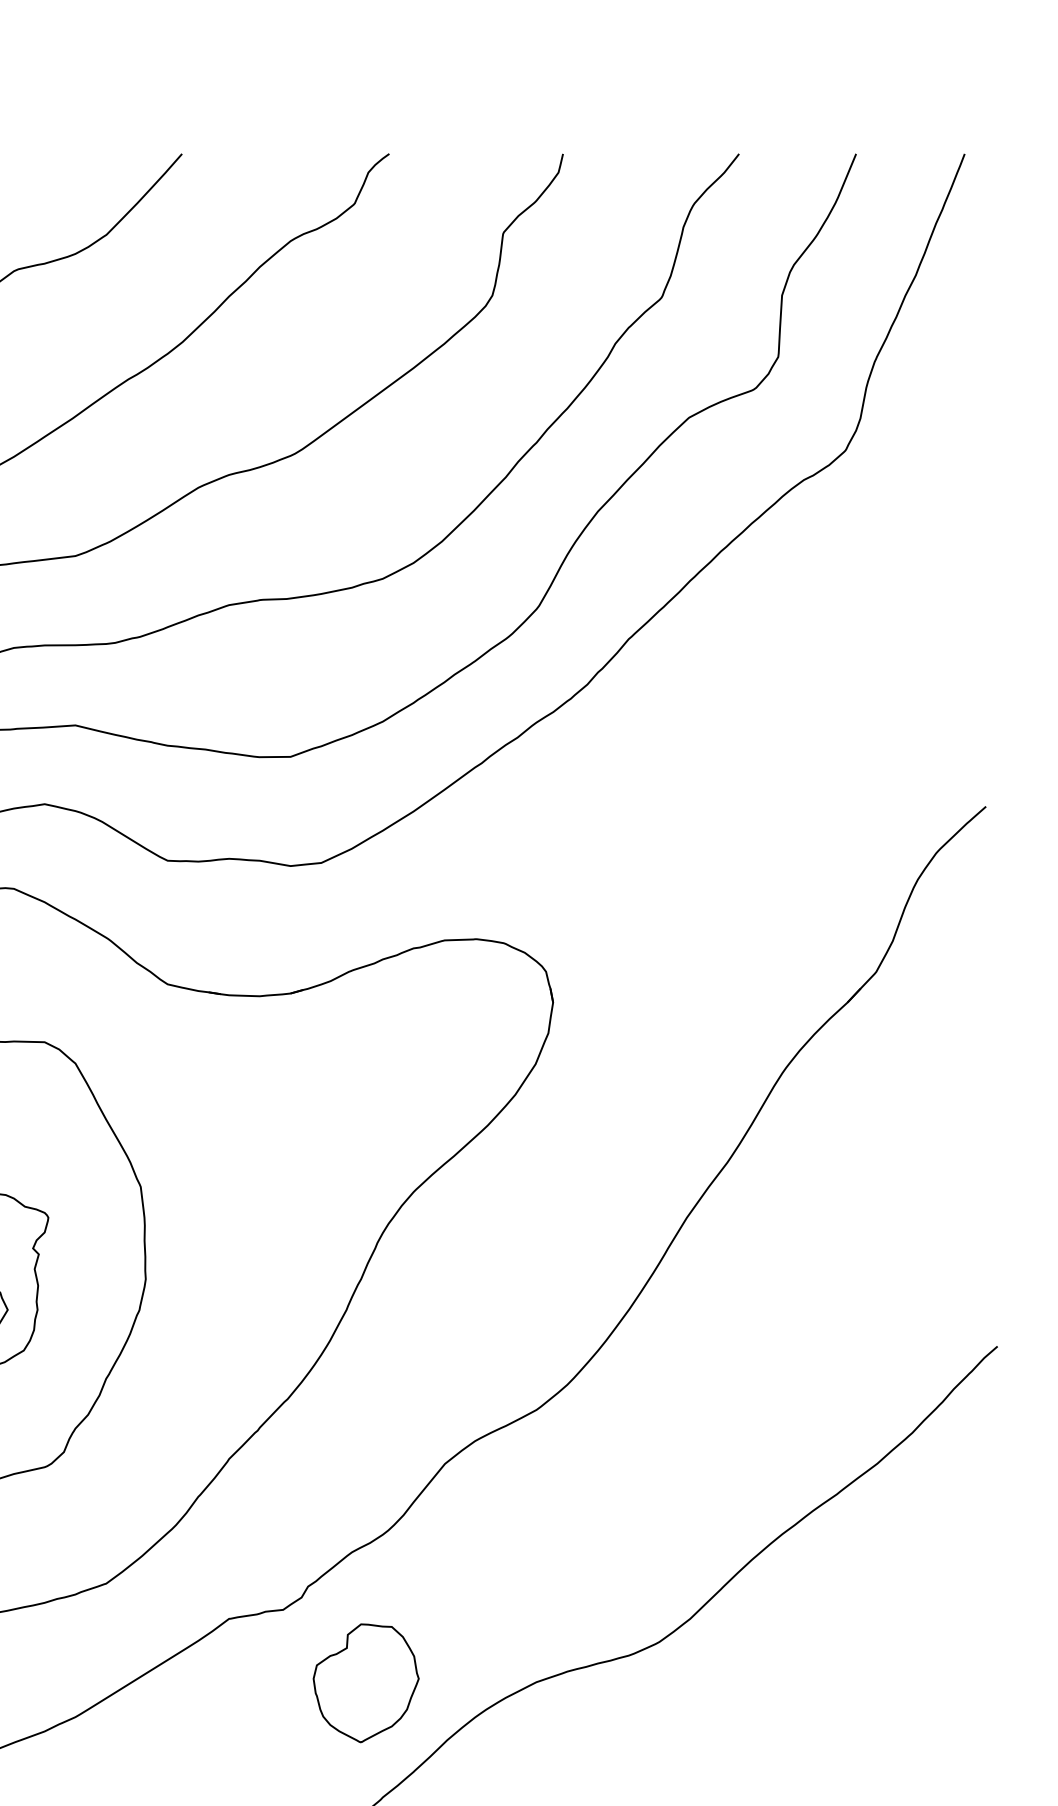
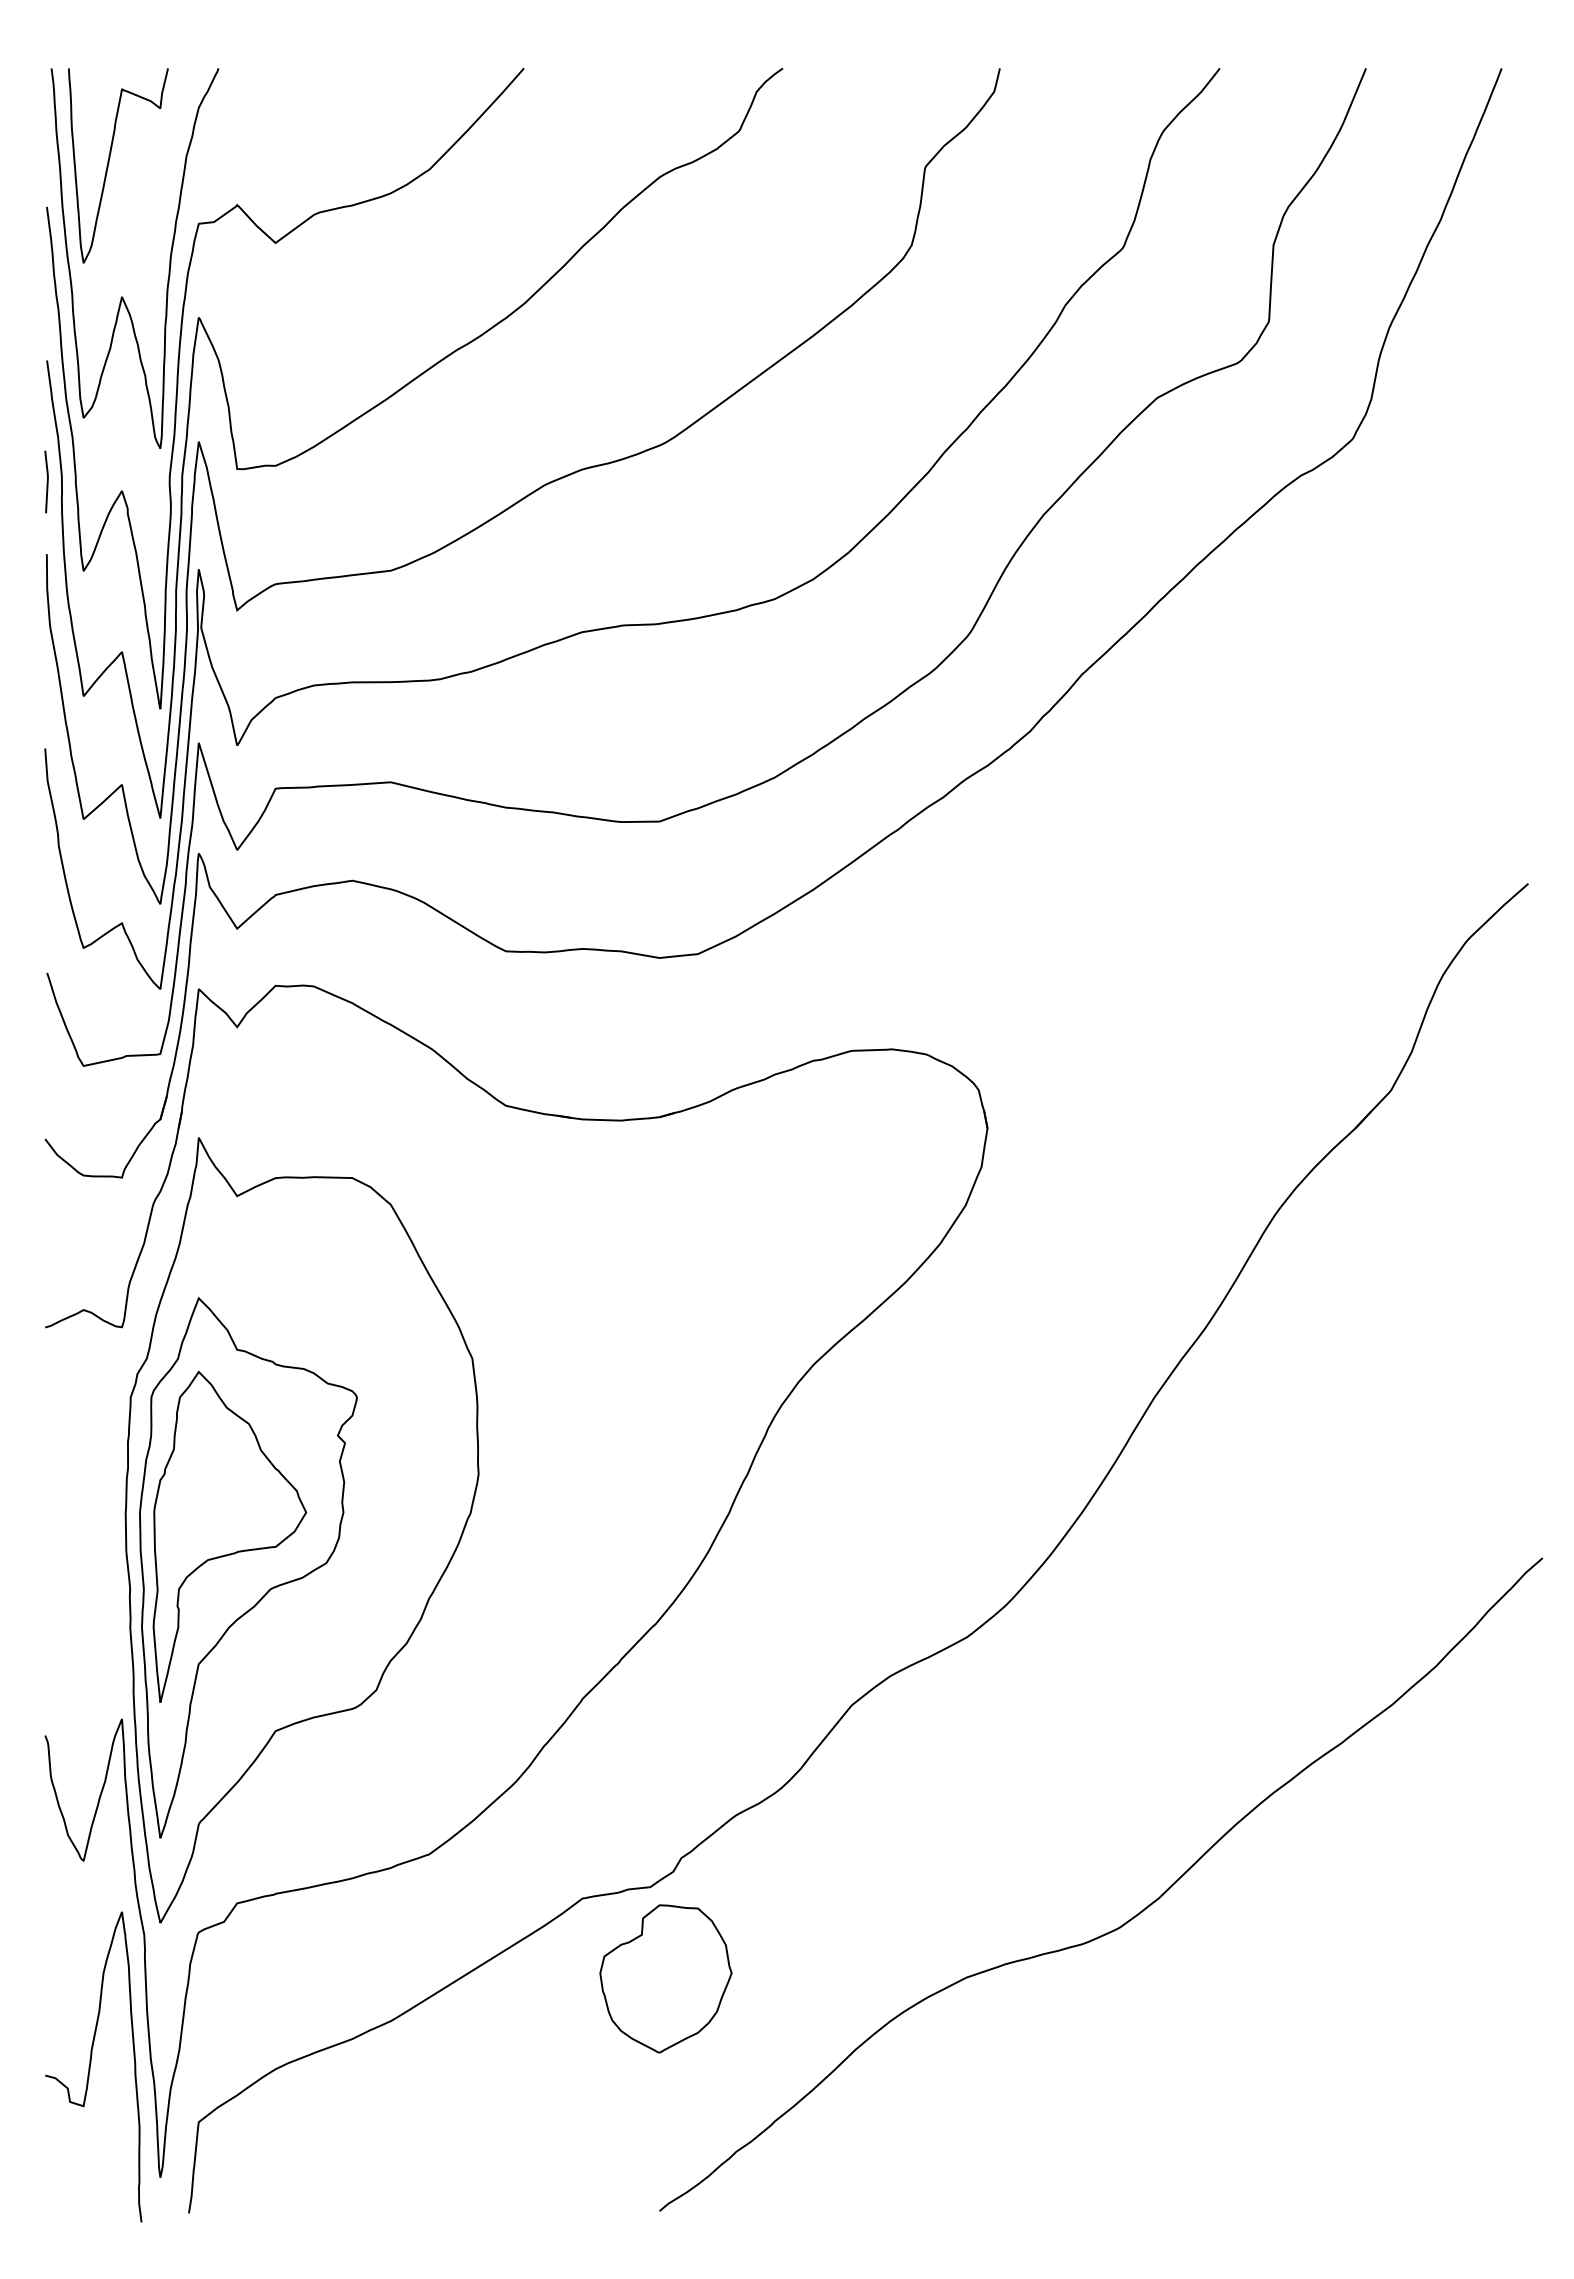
part: (365, 1682) -> (665, 1978), moved

